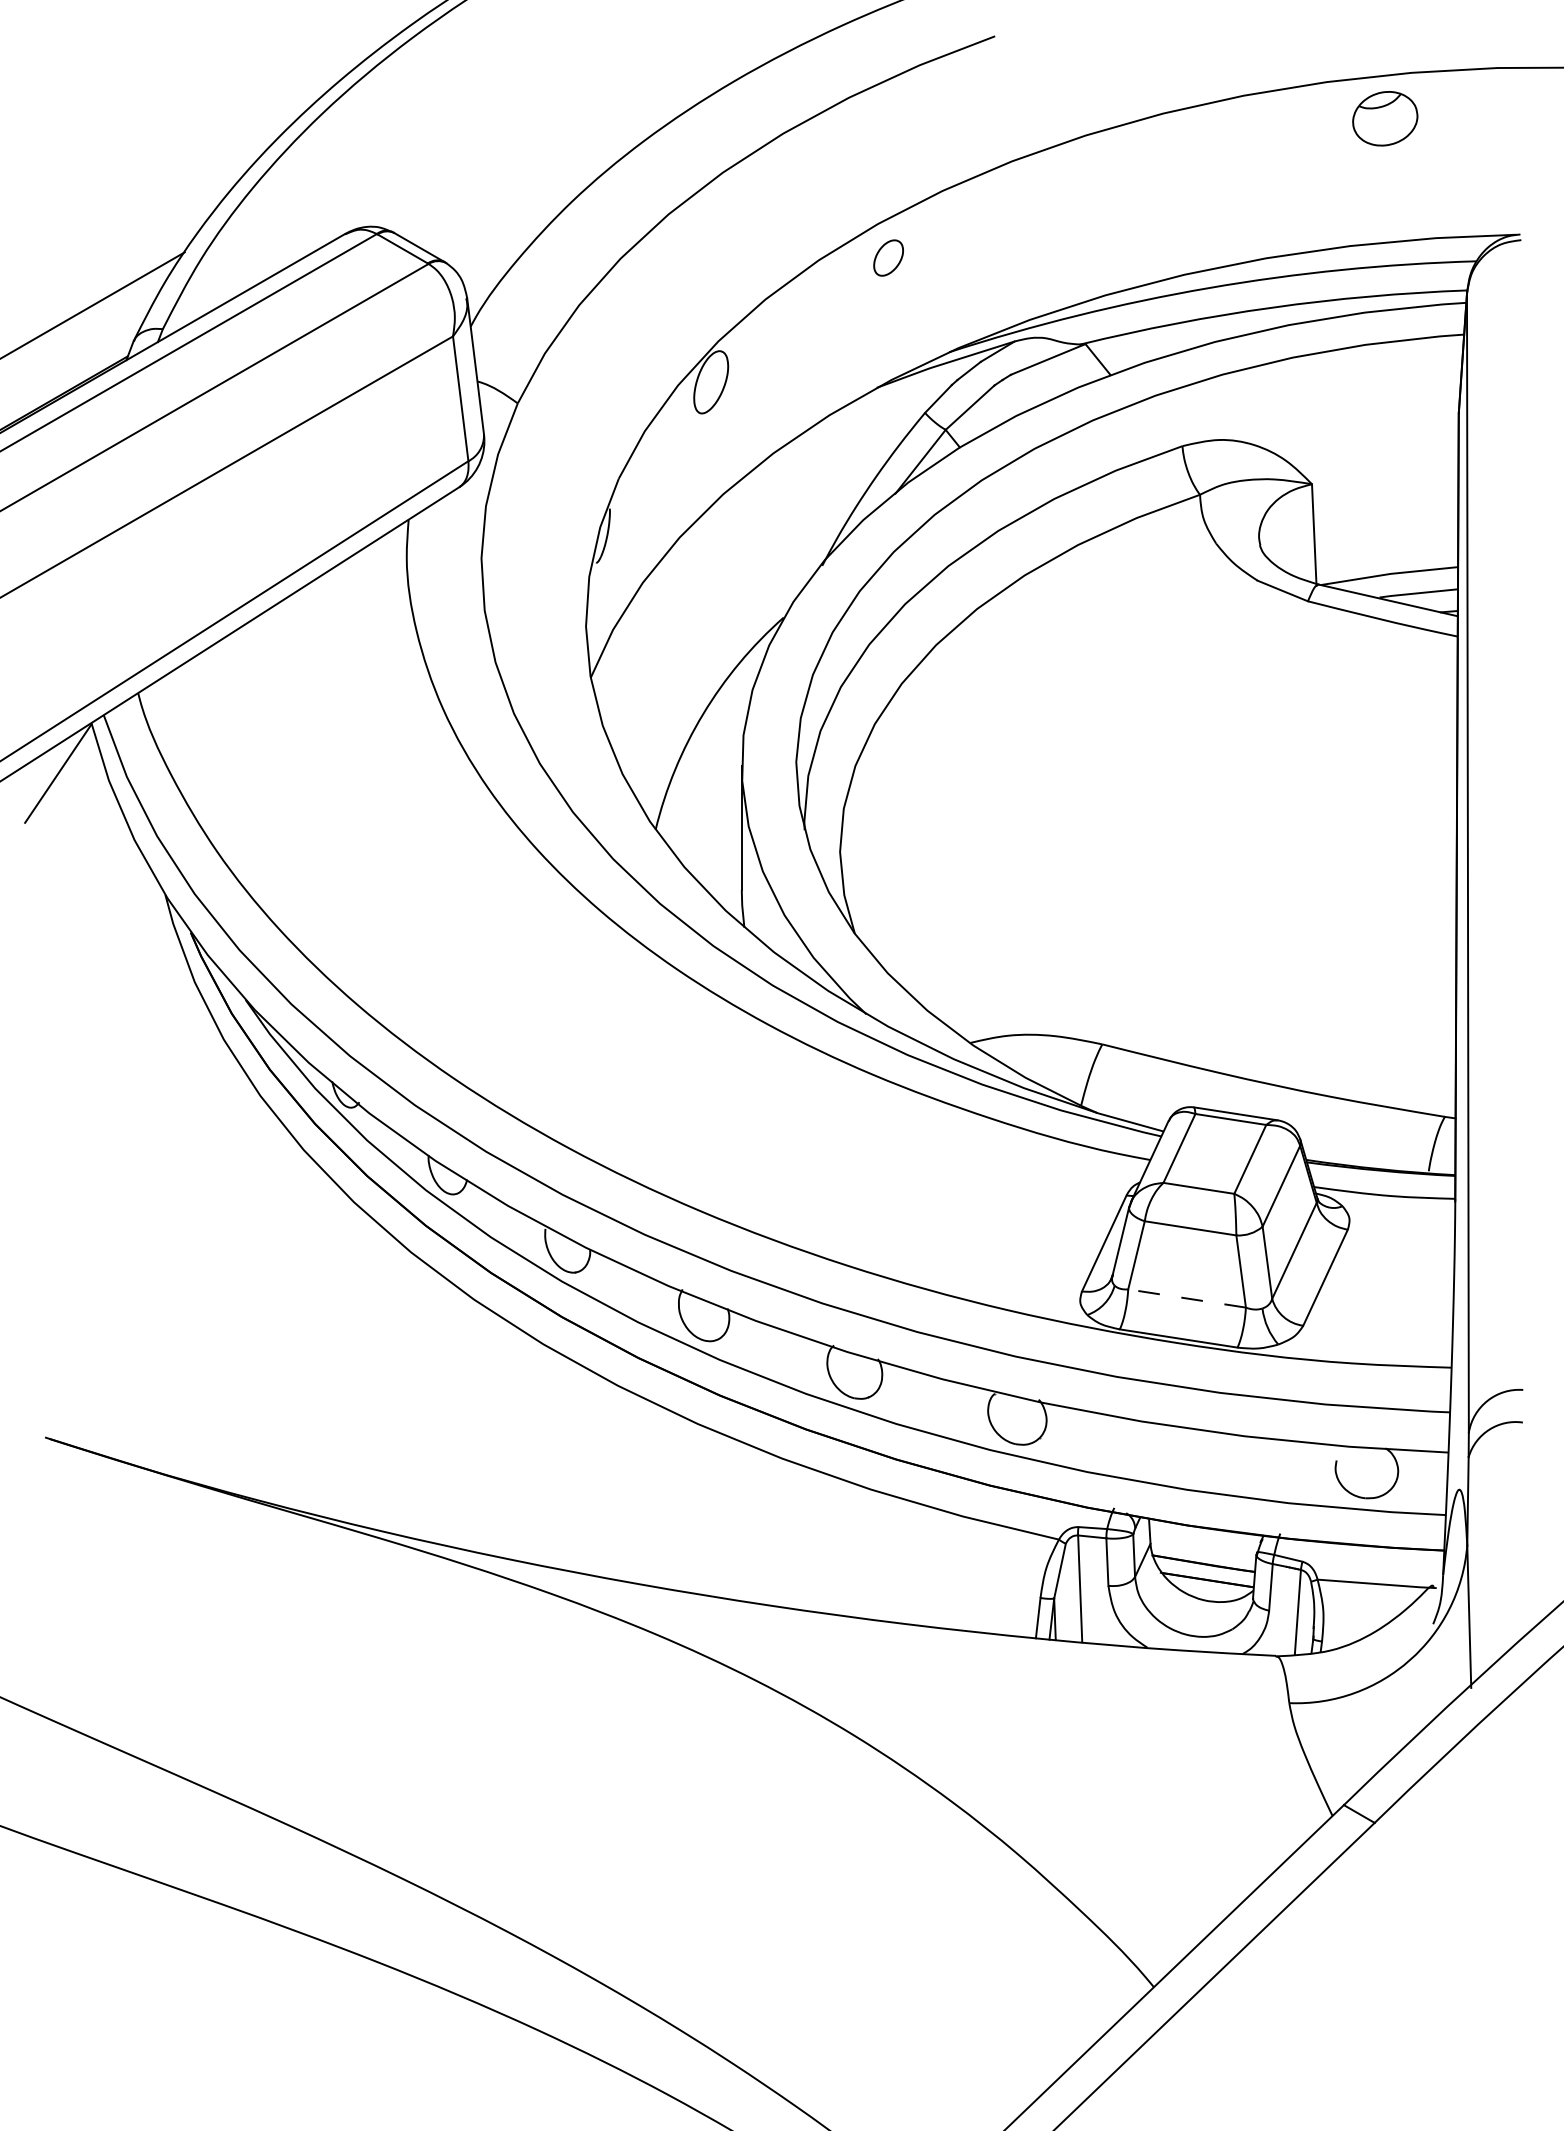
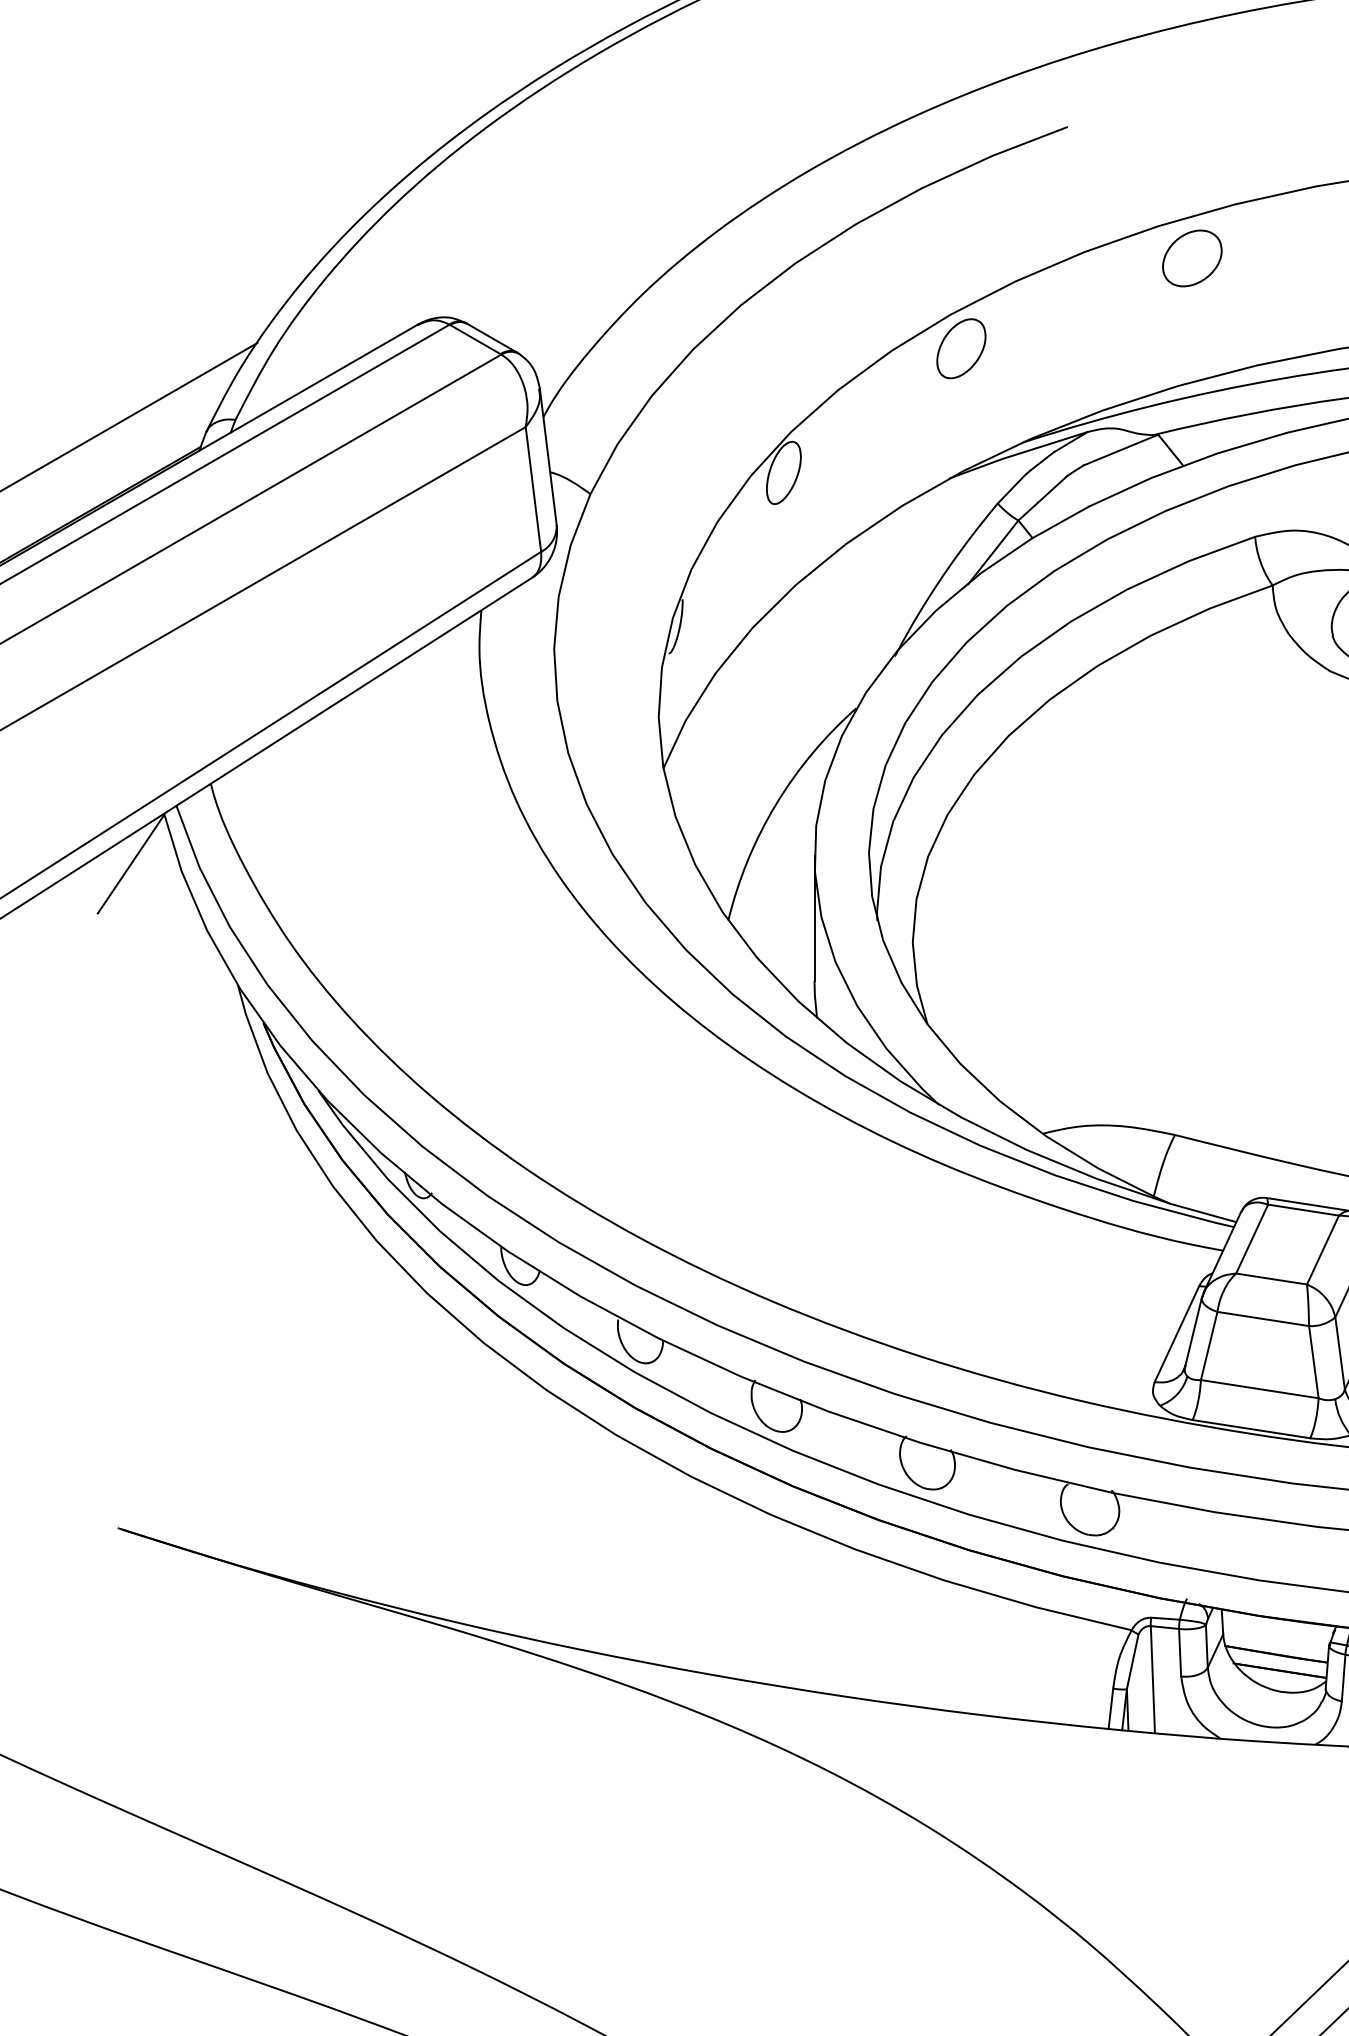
part: (1119, 167) -> (1192, 258), added
part: (888, 257) -> (961, 348), size x1.67
line: (1187, 1298) -> (1260, 1389), dashed -> solid

